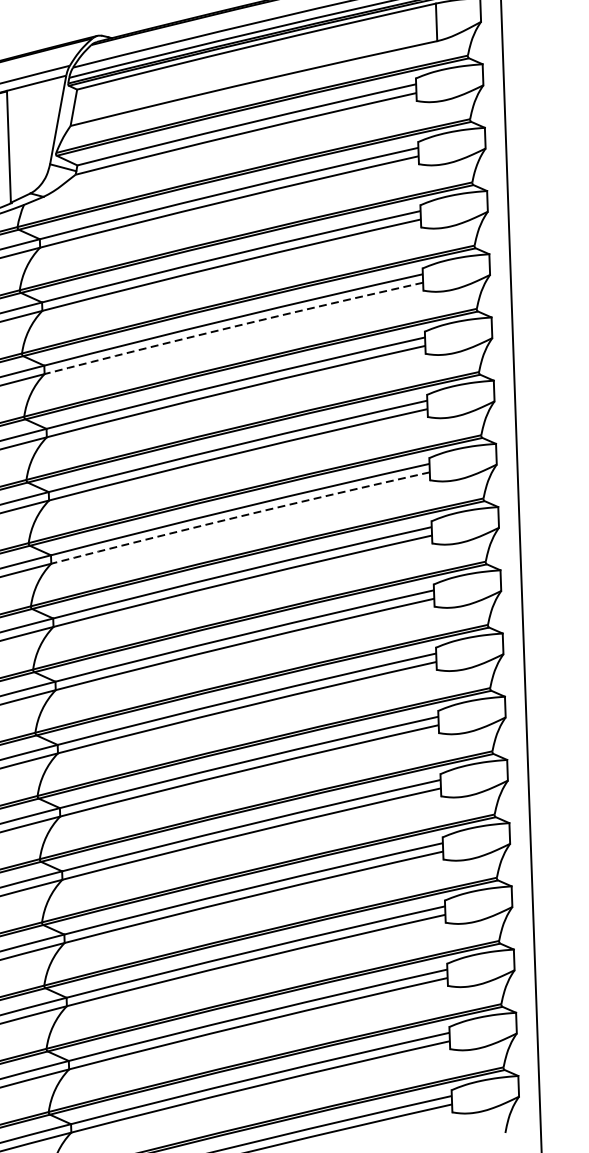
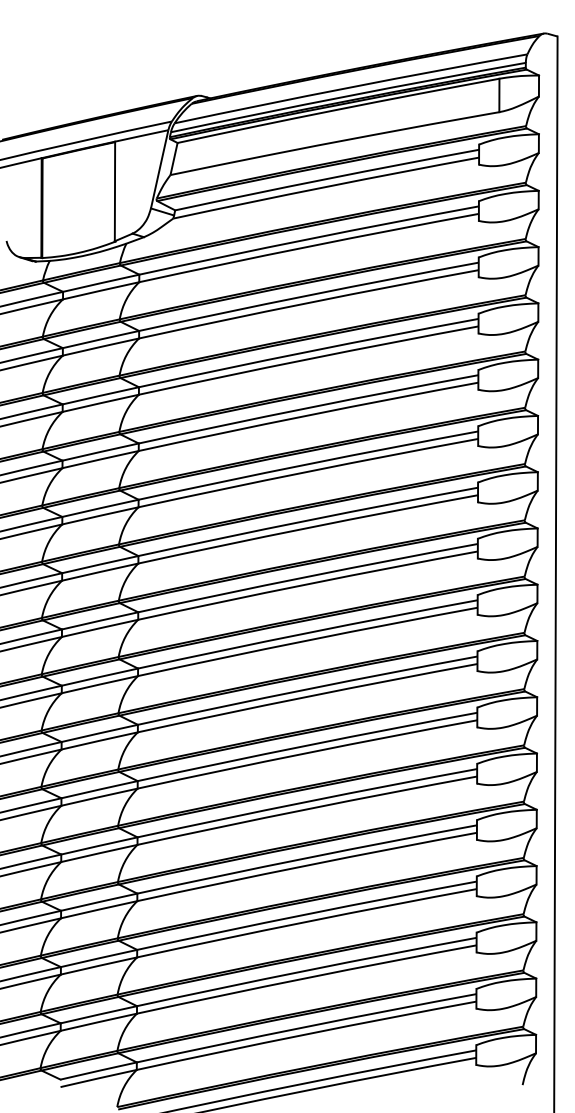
arc: (233, 327) -> (308, 359), dashed -> solid
arc: (239, 515) -> (307, 527), dashed -> solid

